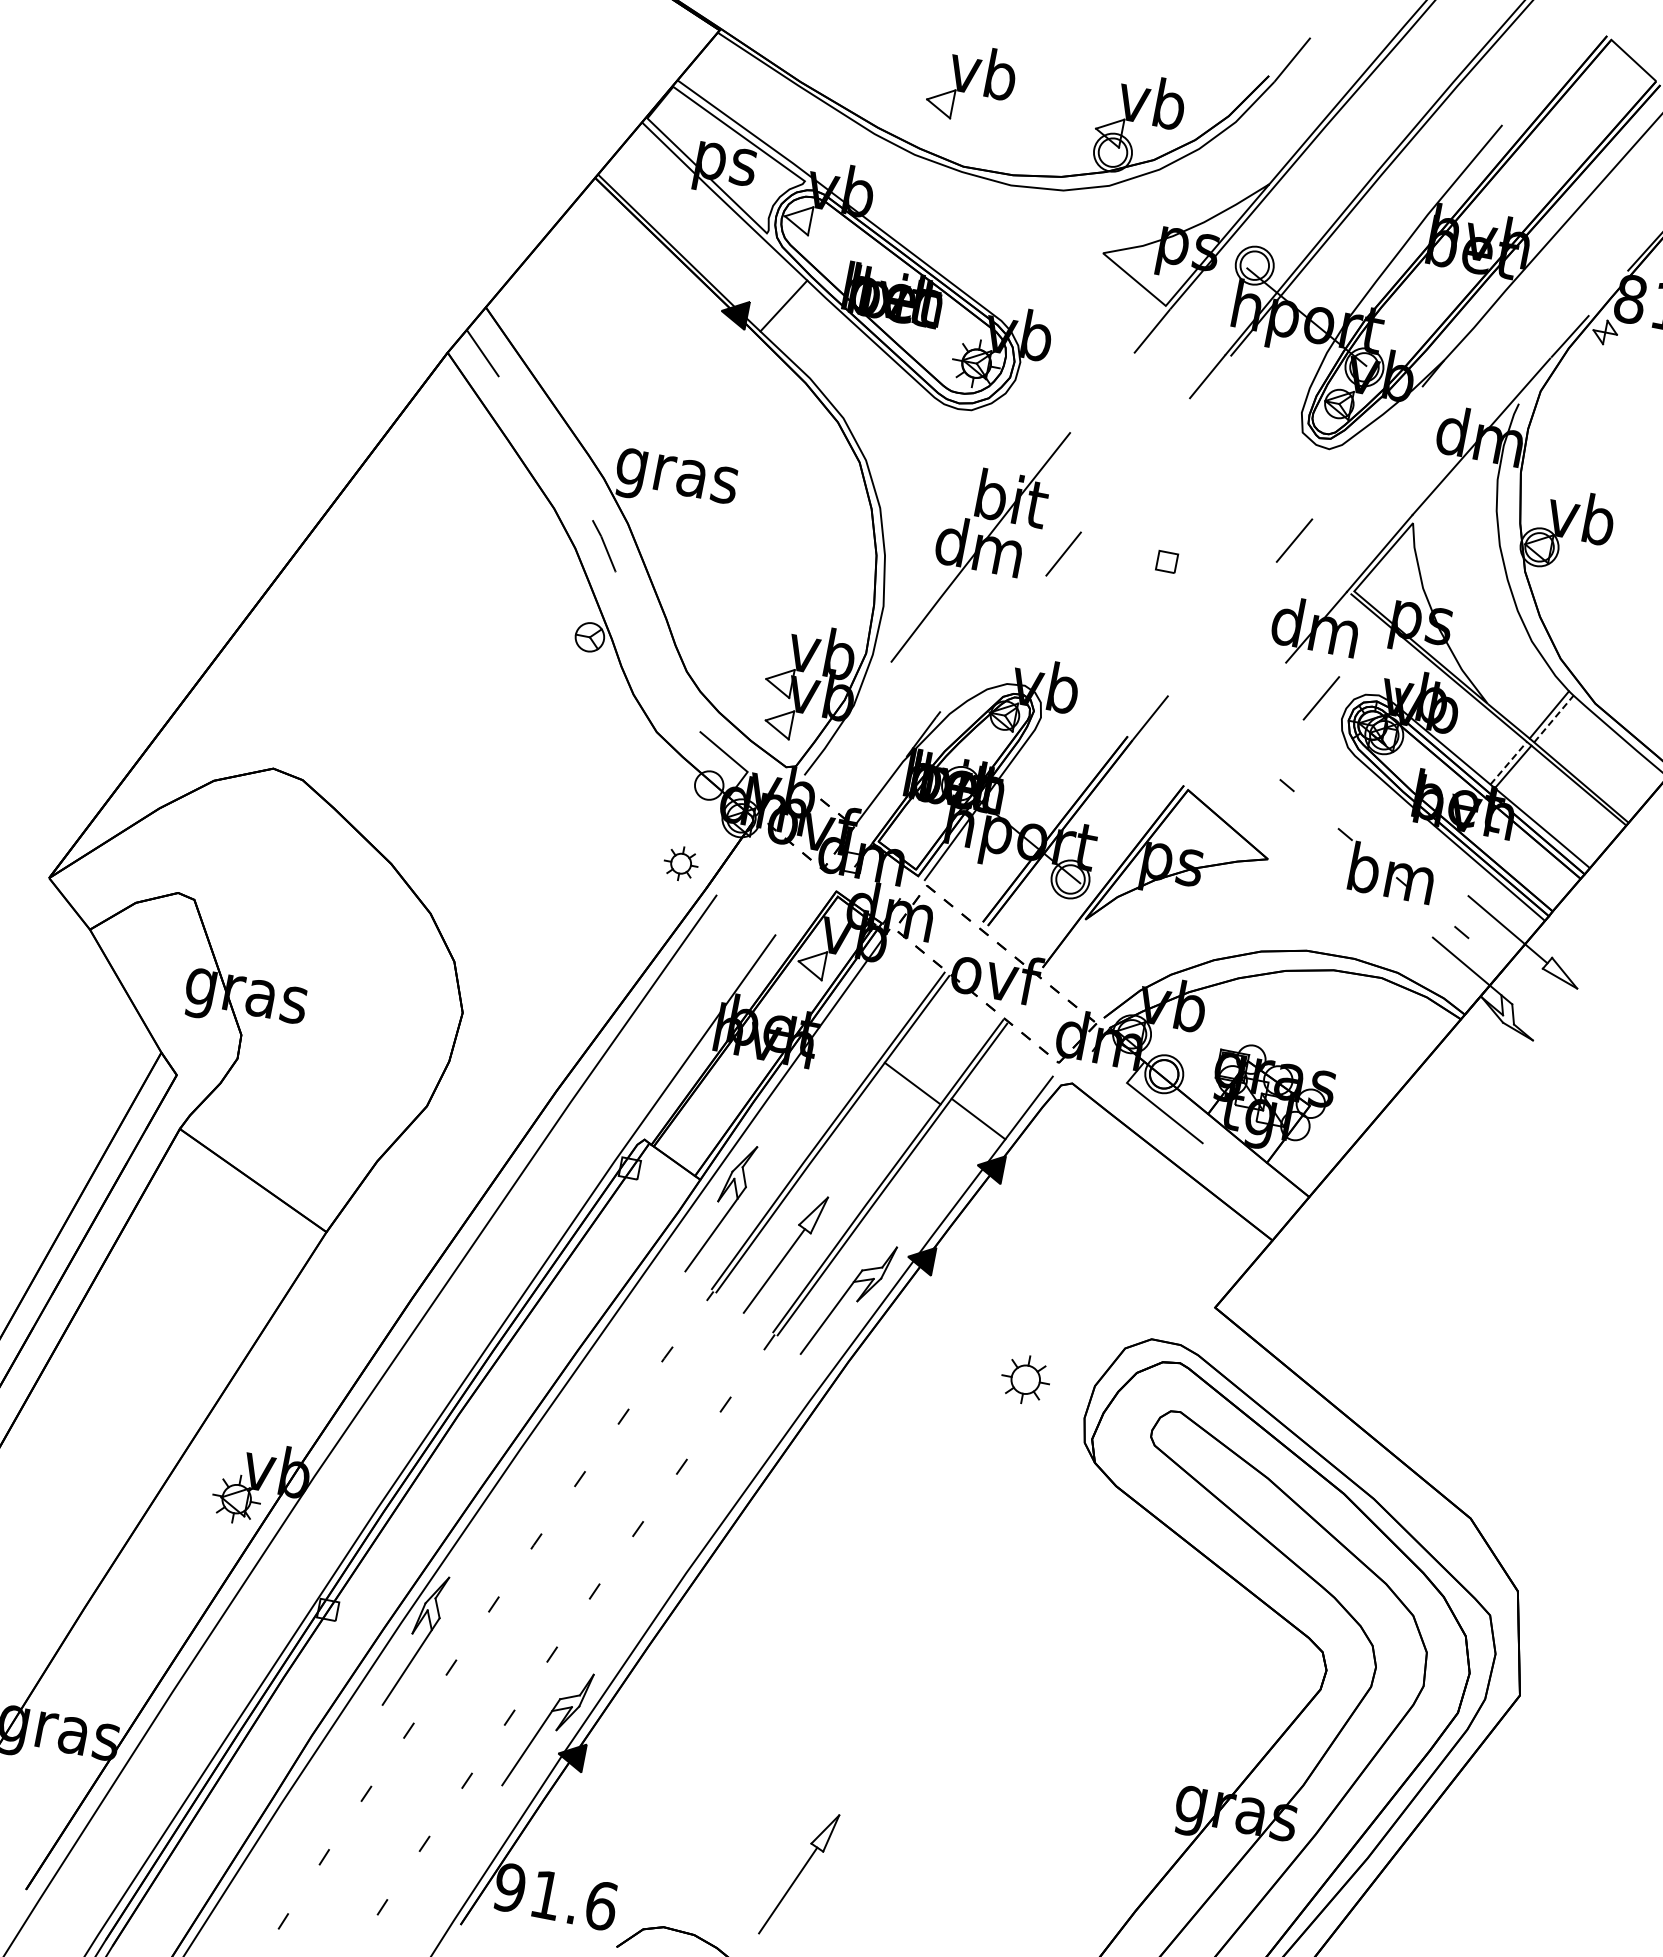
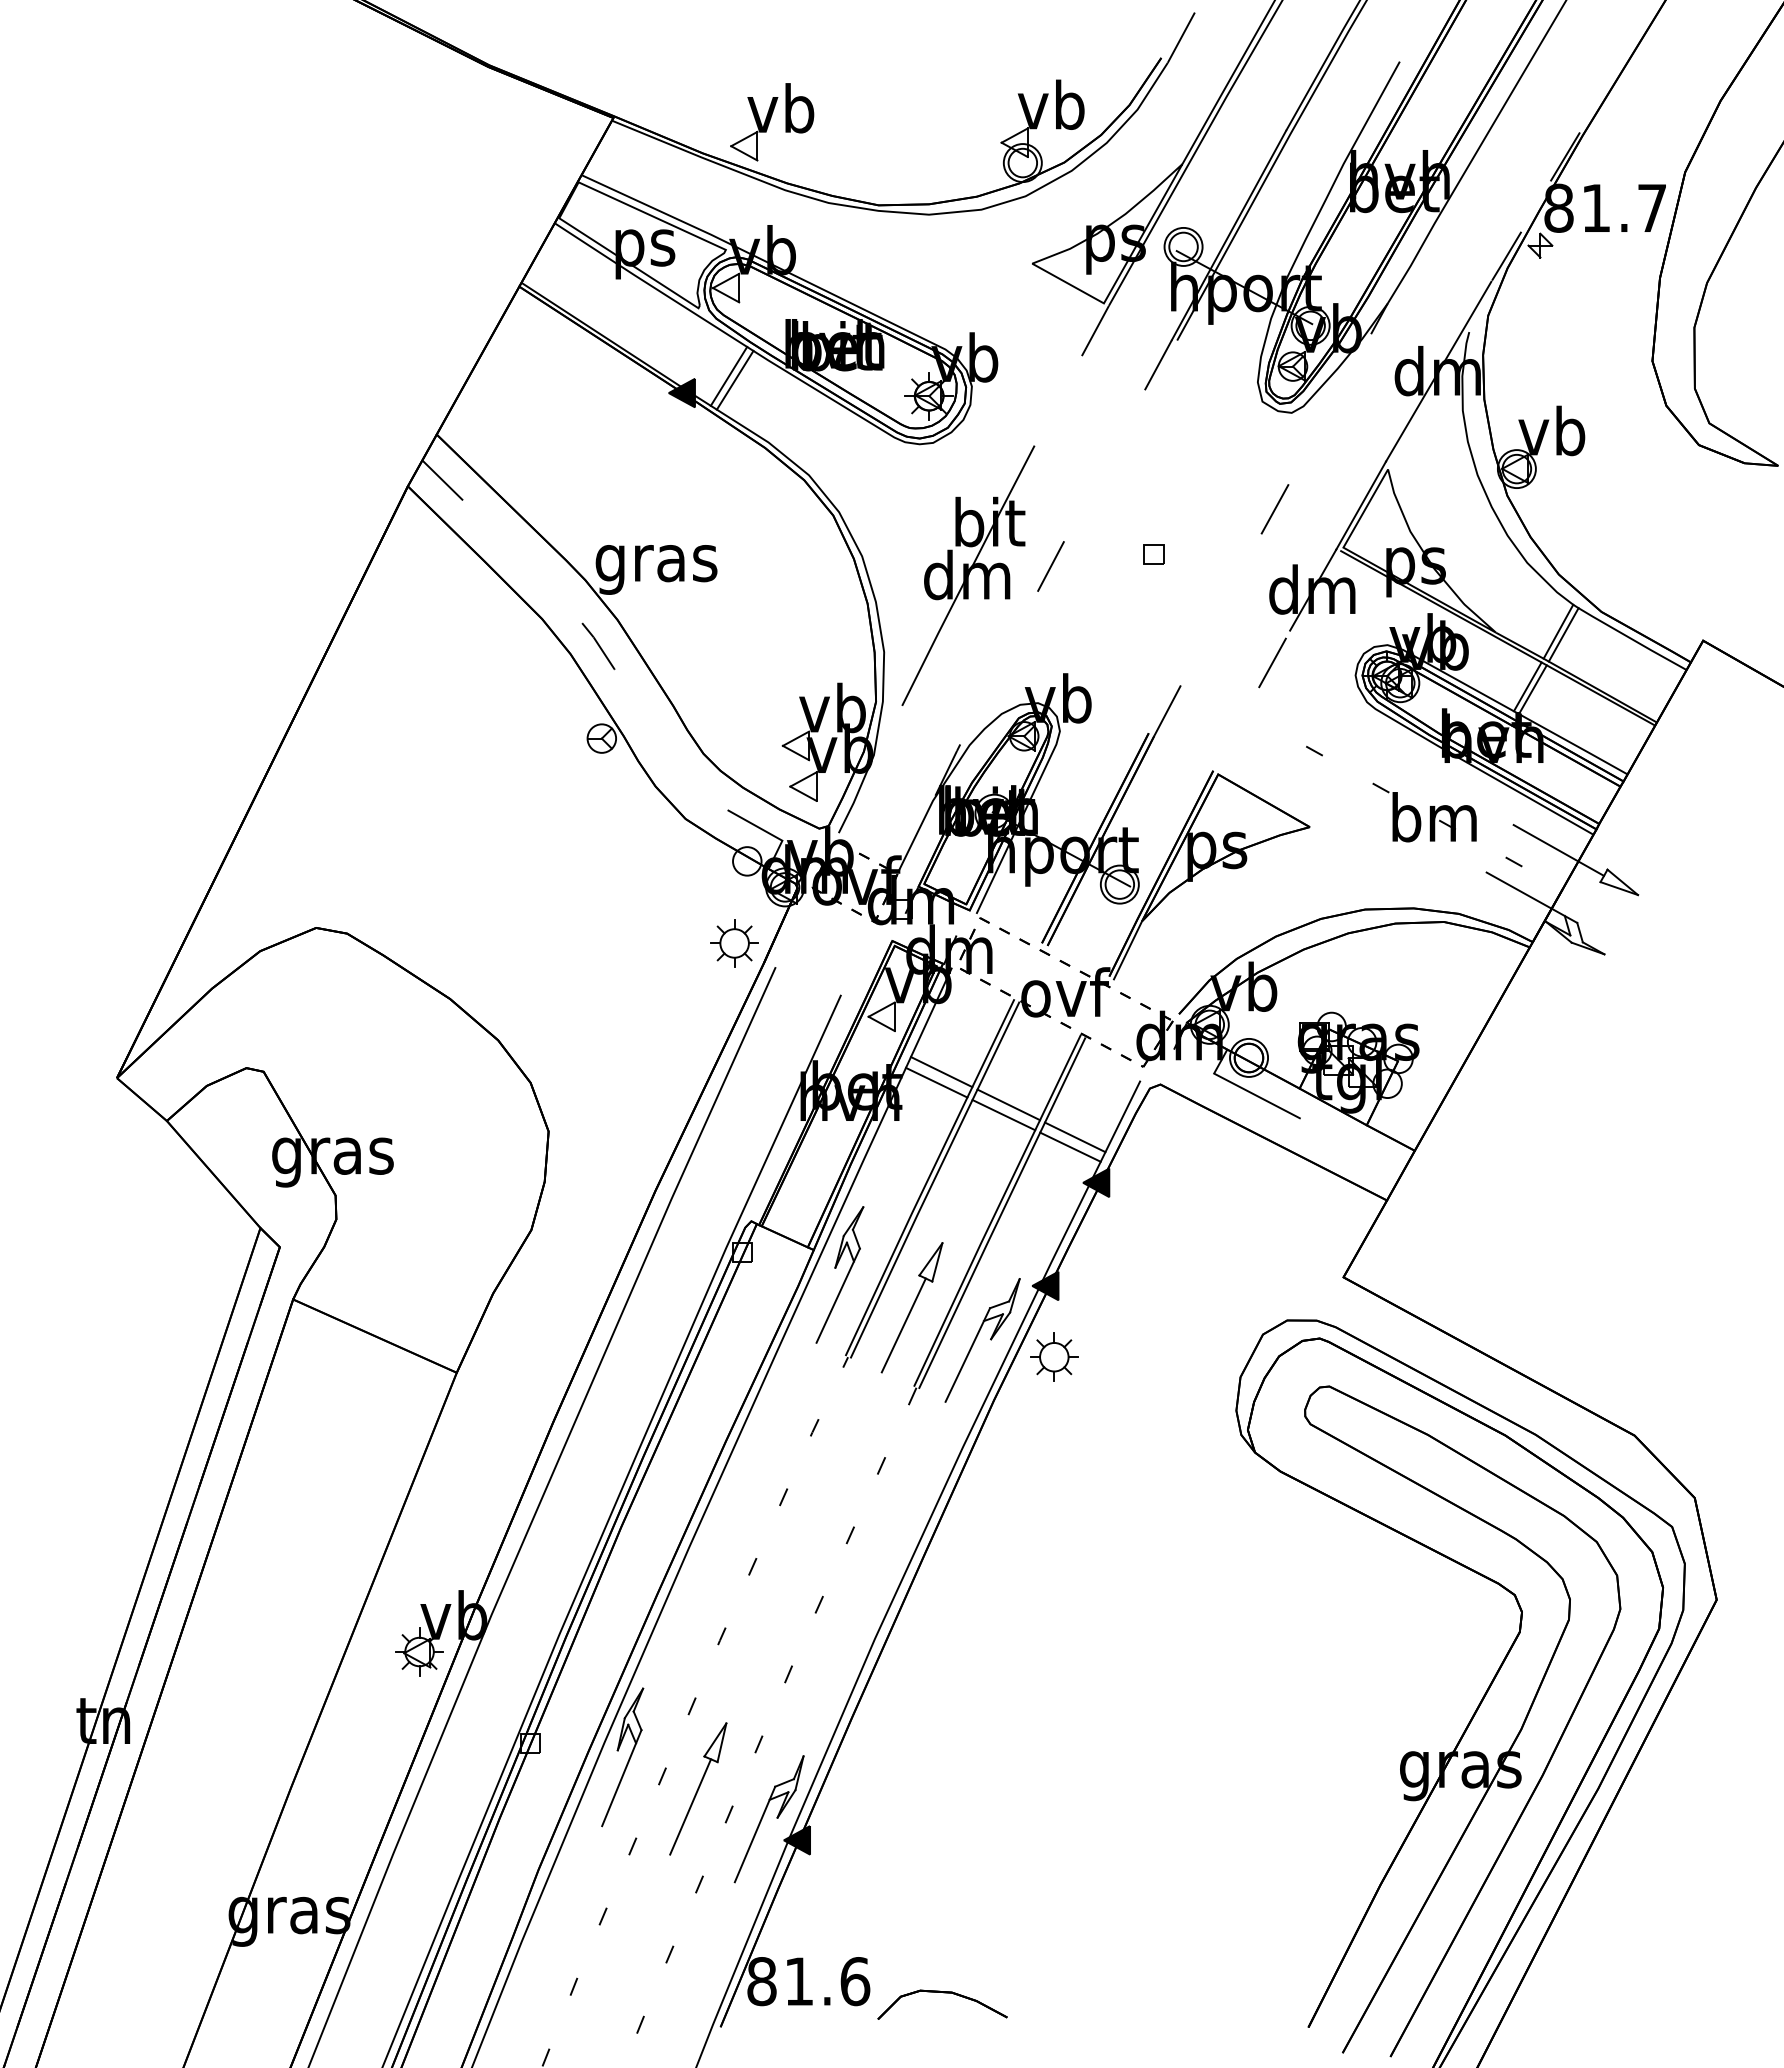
part: (972, 83) -> (772, 122), moved
line: (788, 310) -> (734, 379), added
line: (1321, 697) -> (1272, 662), moved
line: (1553, 718) -> (1563, 634), dashed -> solid
line: (1509, 762) -> (1528, 686), dashed -> solid
part: (681, 863) -> (734, 943), size x1.43
line: (1065, 945) -> (1127, 950), added
line: (859, 1029) -> (941, 1072), added
line: (852, 1038) -> (936, 1082), added
line: (919, 1074) -> (1008, 1104), added
line: (972, 1127) -> (1070, 1146), added
part: (1026, 1379) -> (1054, 1356), moved
part: (799, 1873) -> (698, 1788), moved
text: (509, 1887) -> (761, 1981), 91.6 -> 81.6

